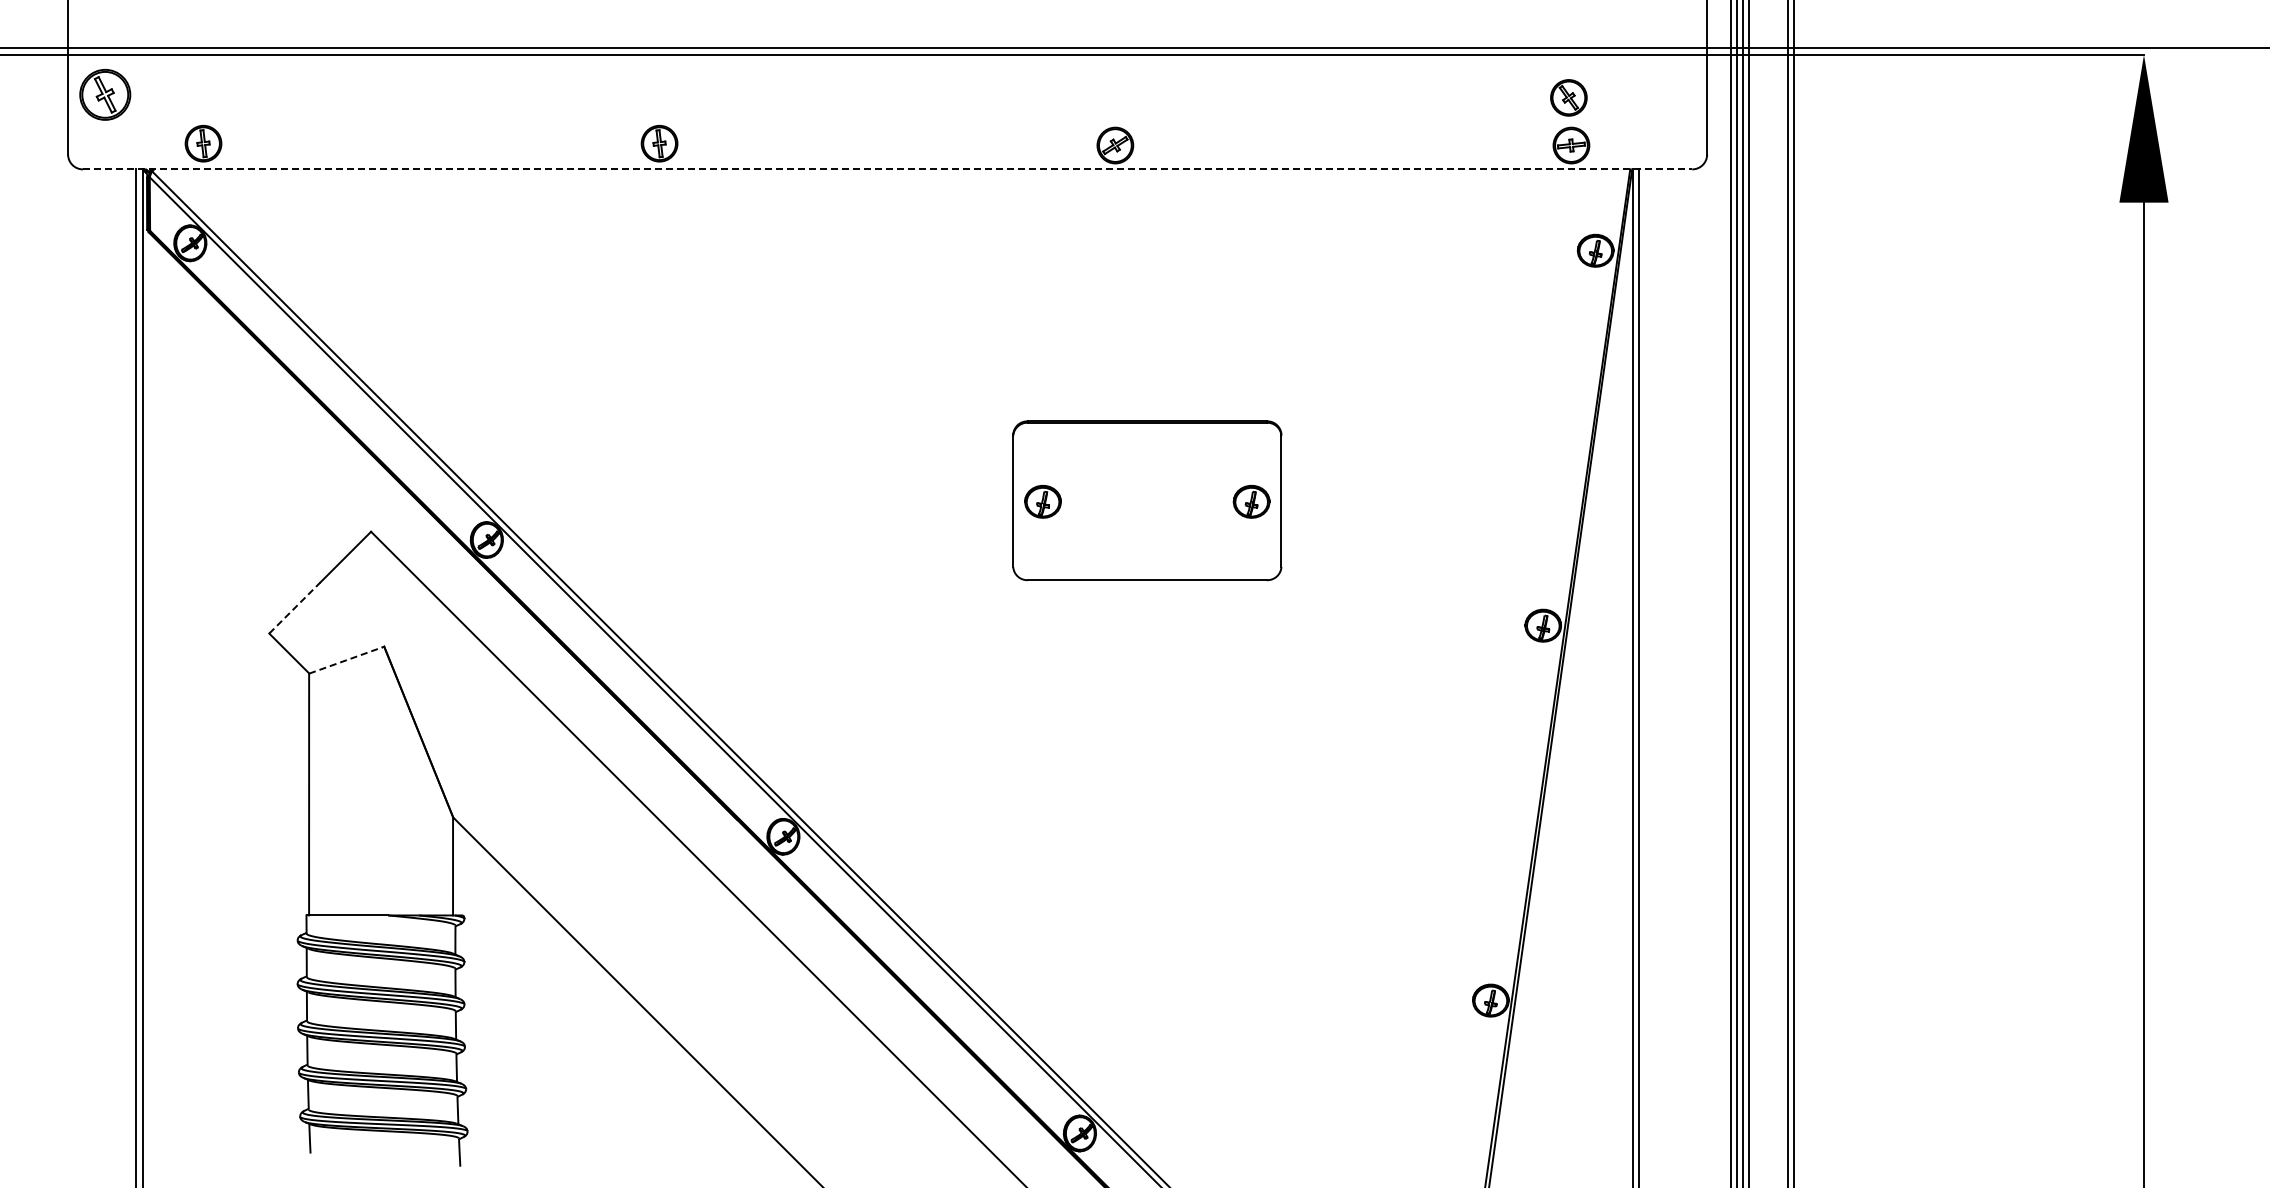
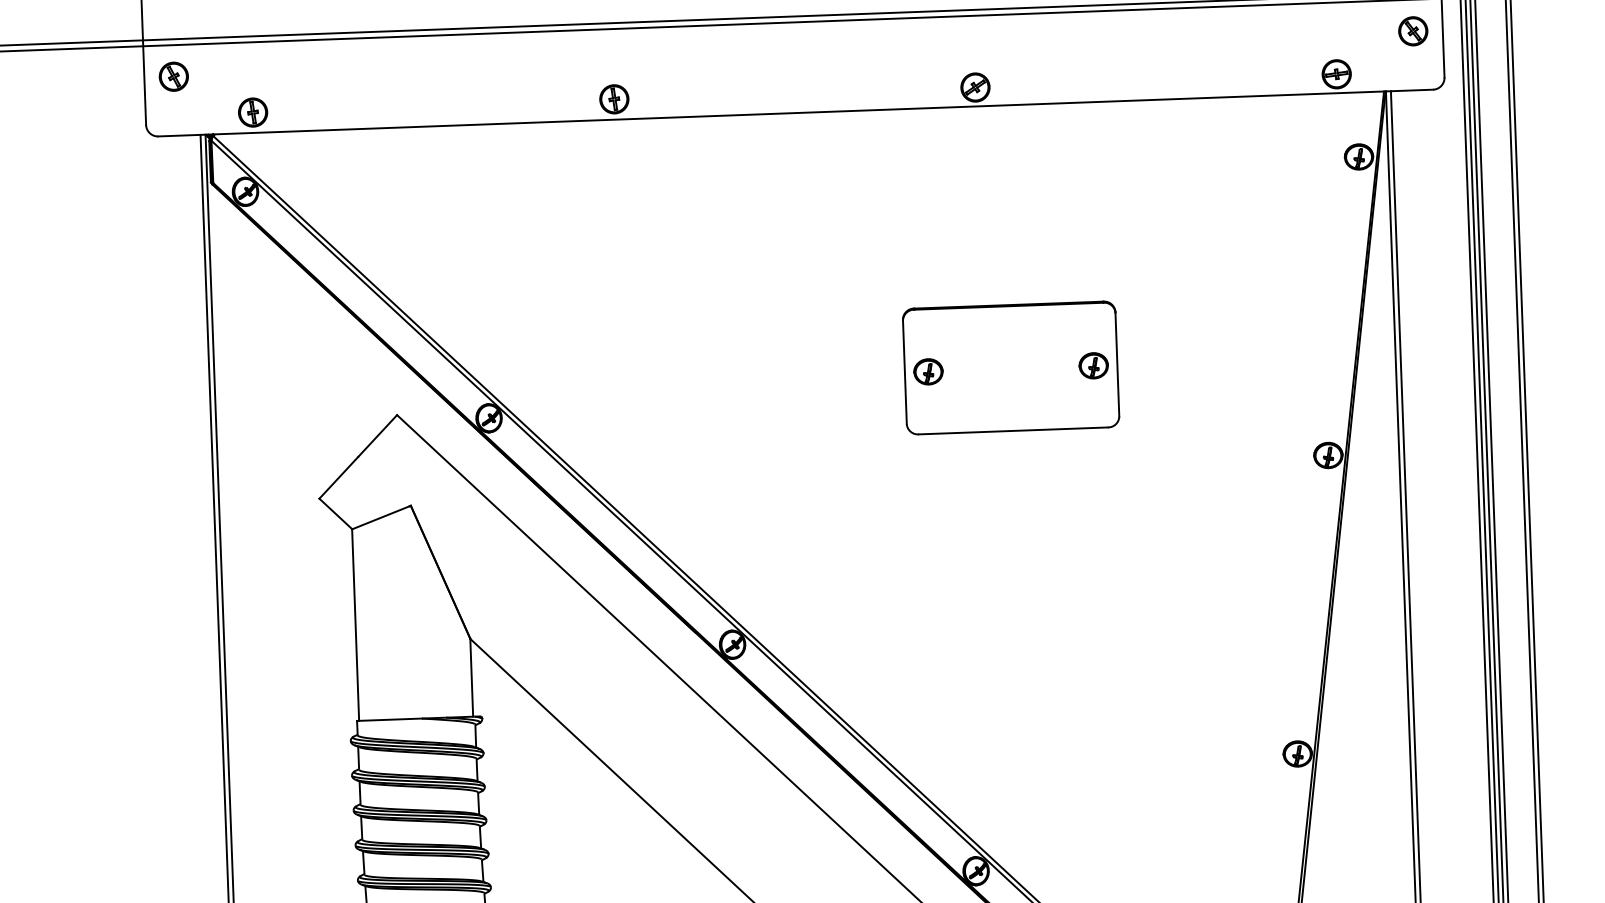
part: (105, 94) -> (173, 76), size x0.71
part: (1568, 97) -> (1412, 31), moved
line: (887, 169) -> (795, 113), dashed -> solid
line: (294, 608) -> (338, 478), dashed -> solid
line: (346, 660) -> (381, 517), dashed -> solid

